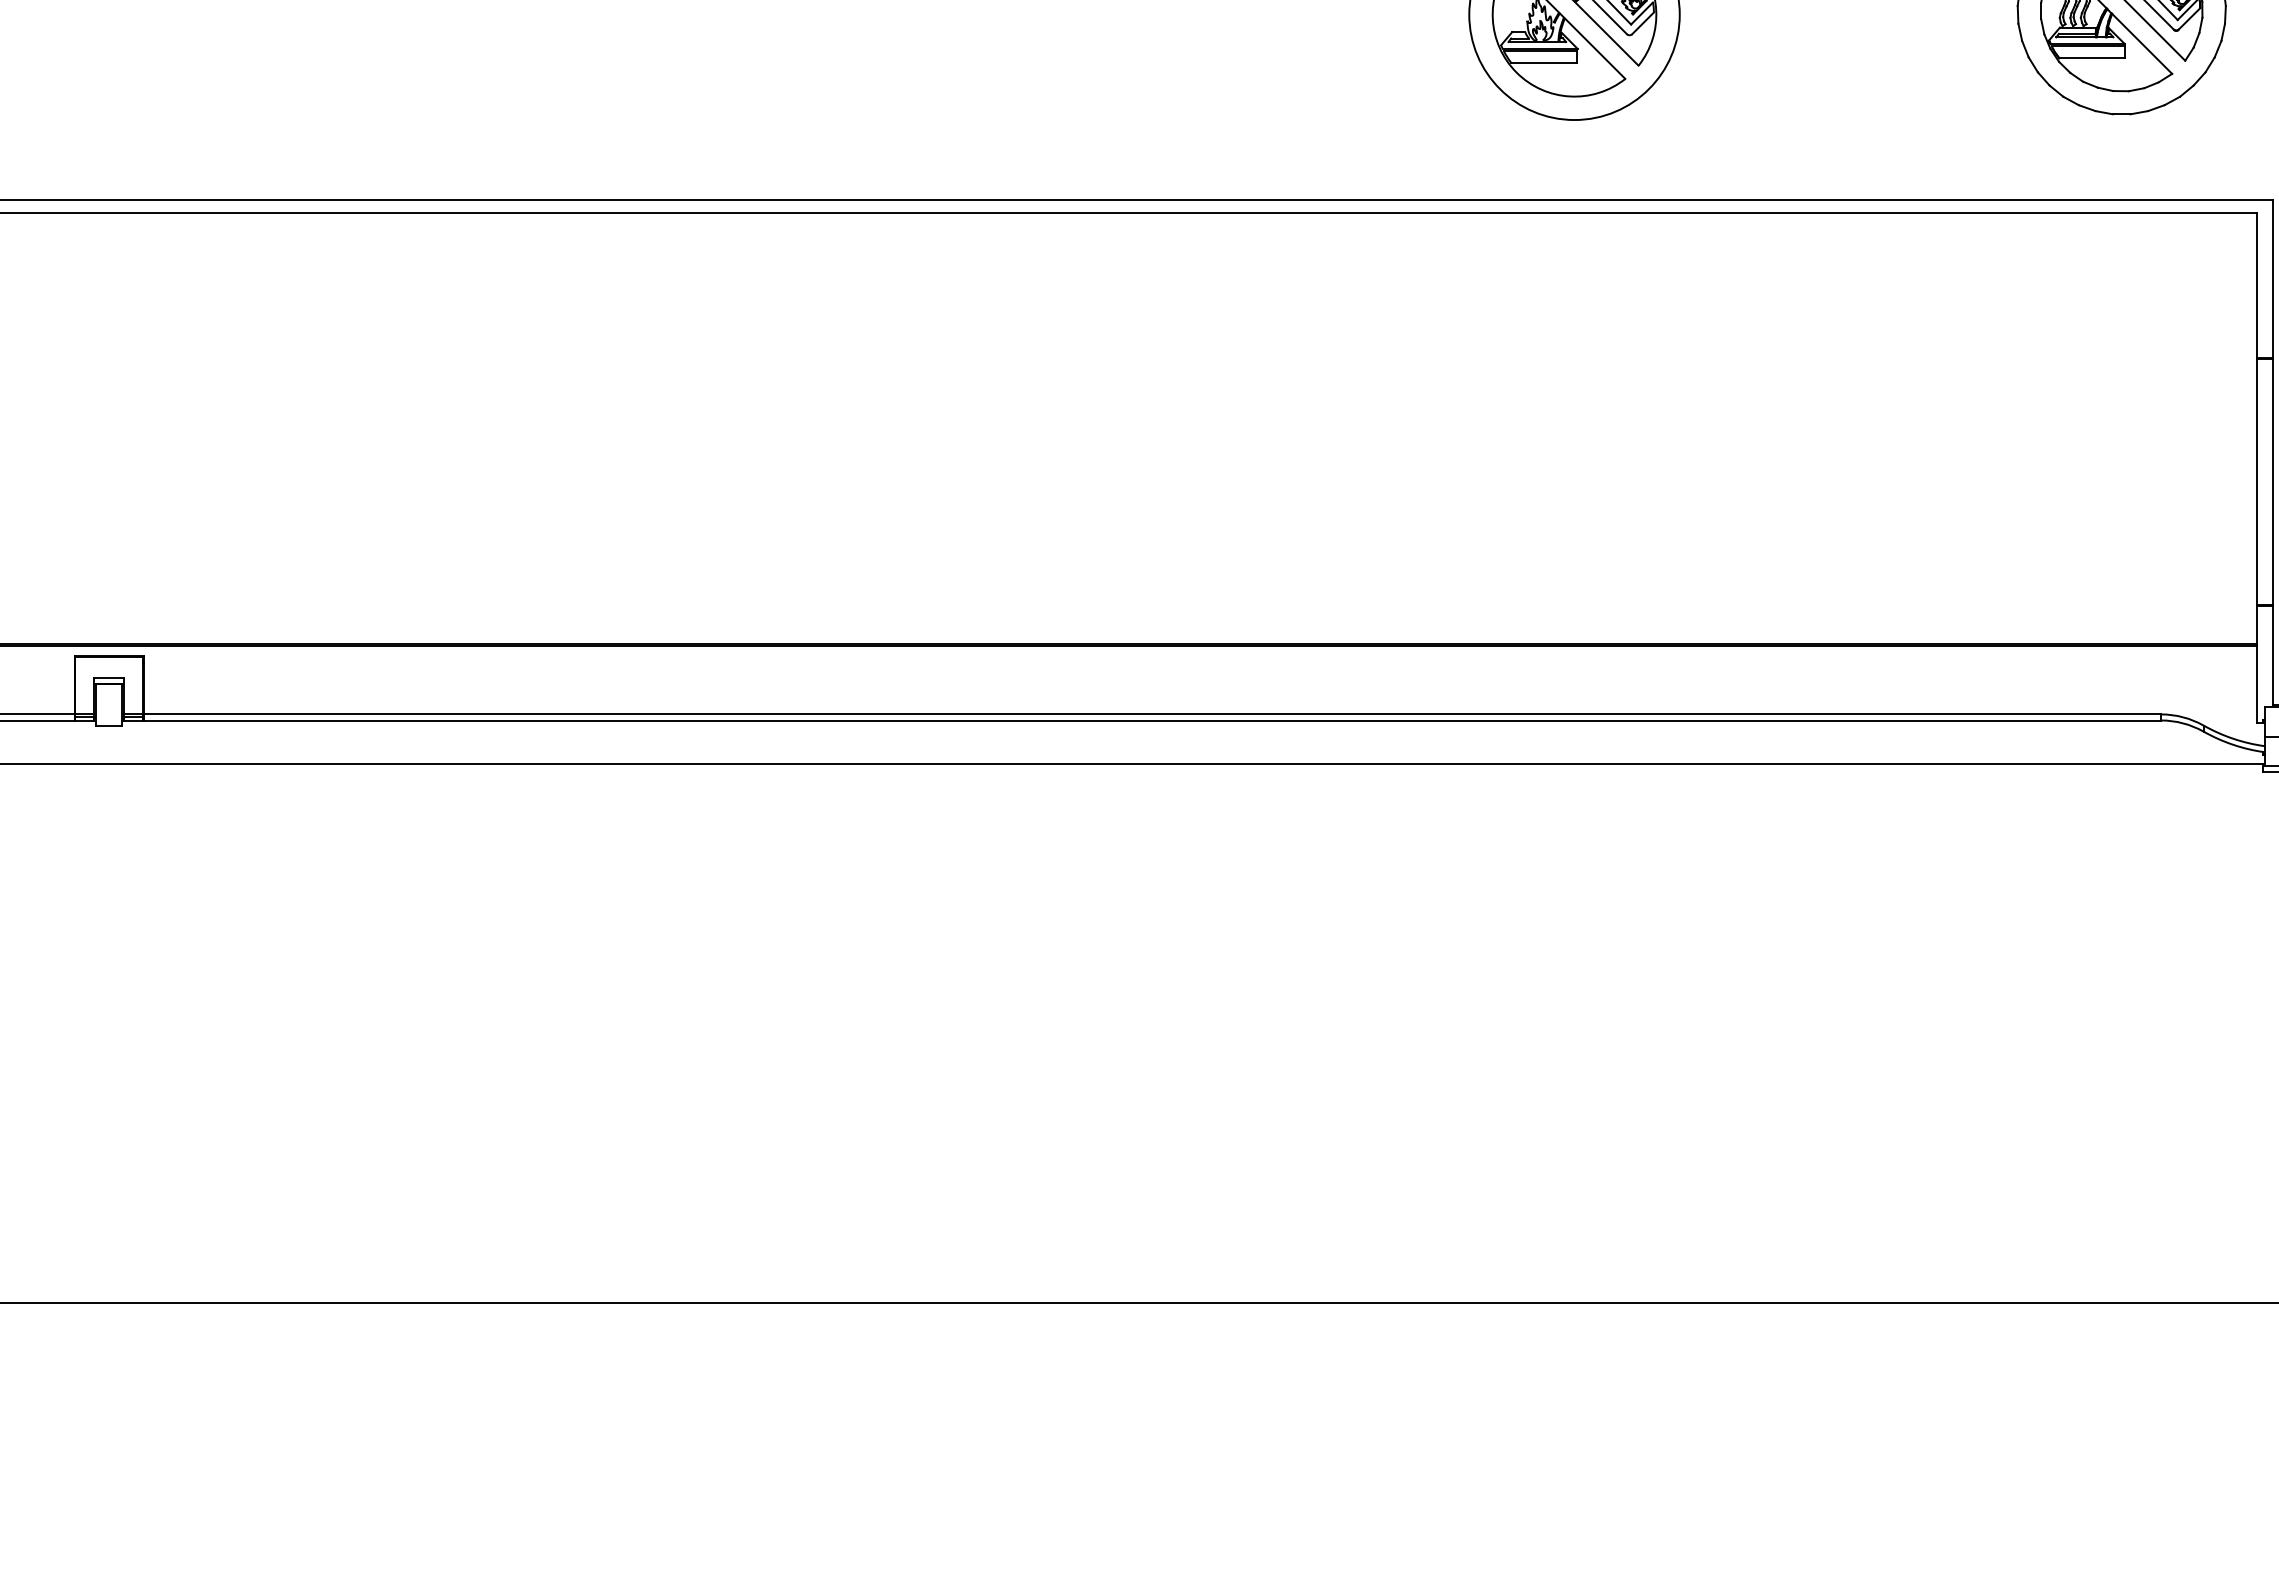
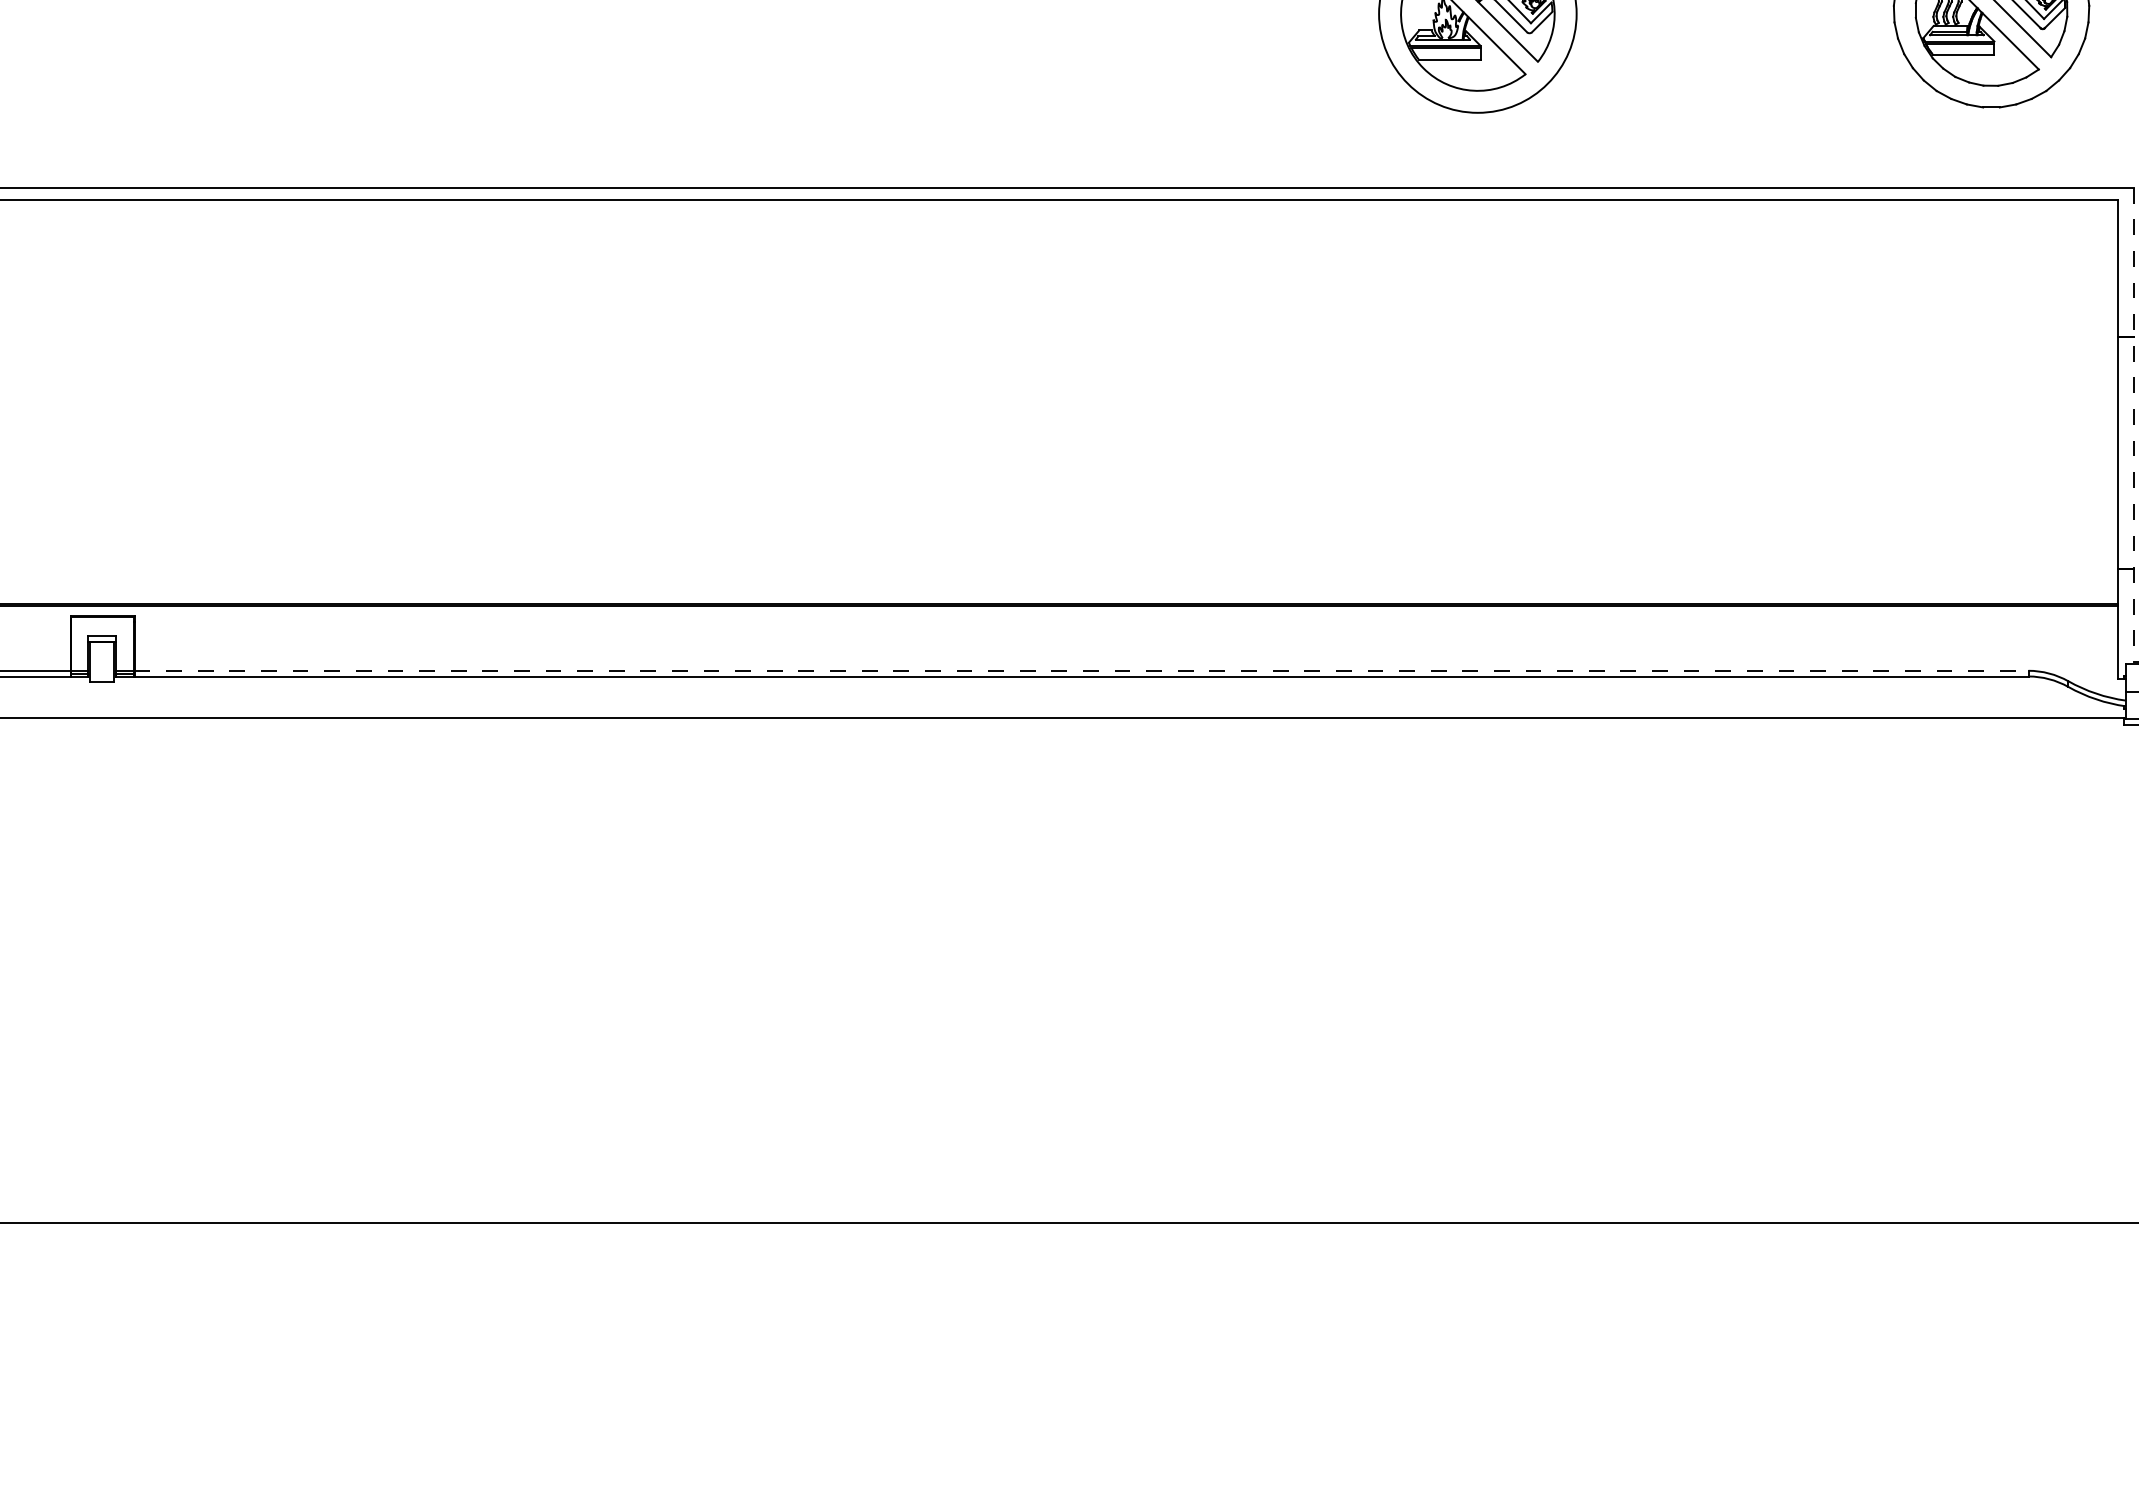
line: (2273, 452) -> (2133, 424), solid -> dashed
line: (1152, 714) -> (1081, 670), solid -> dashed

